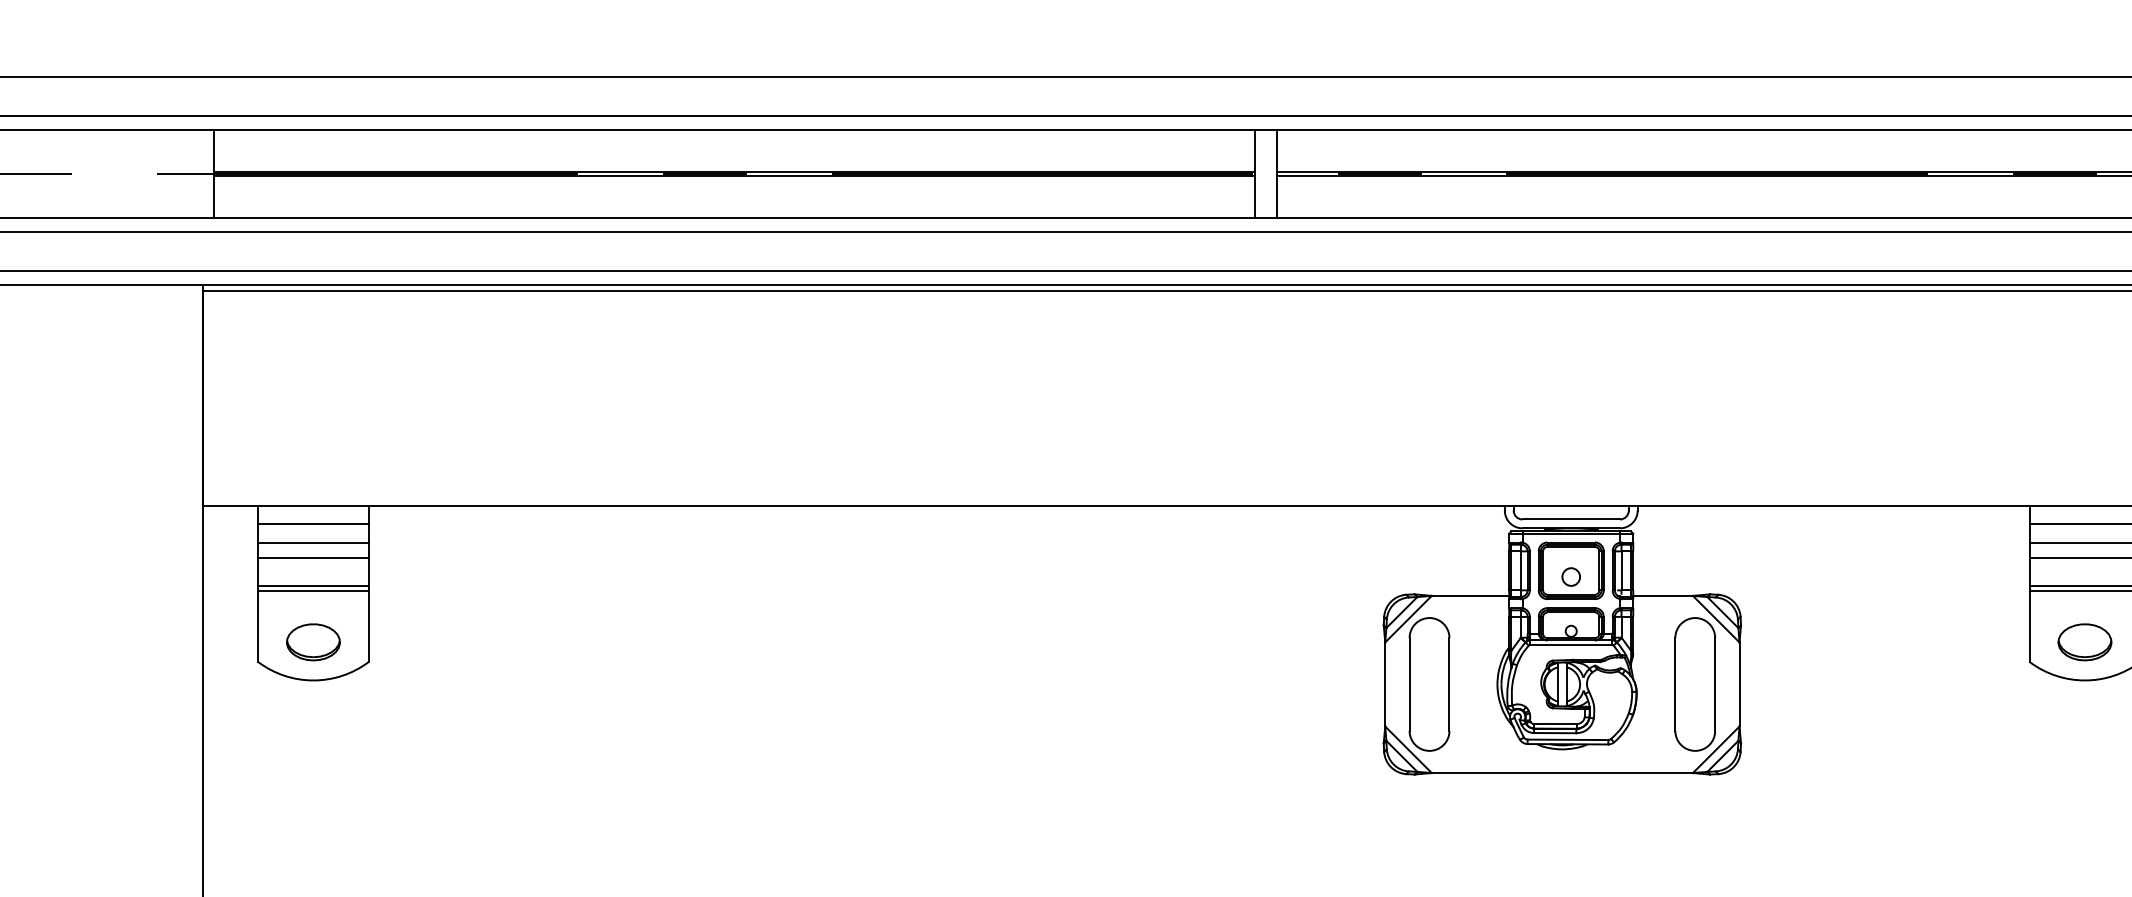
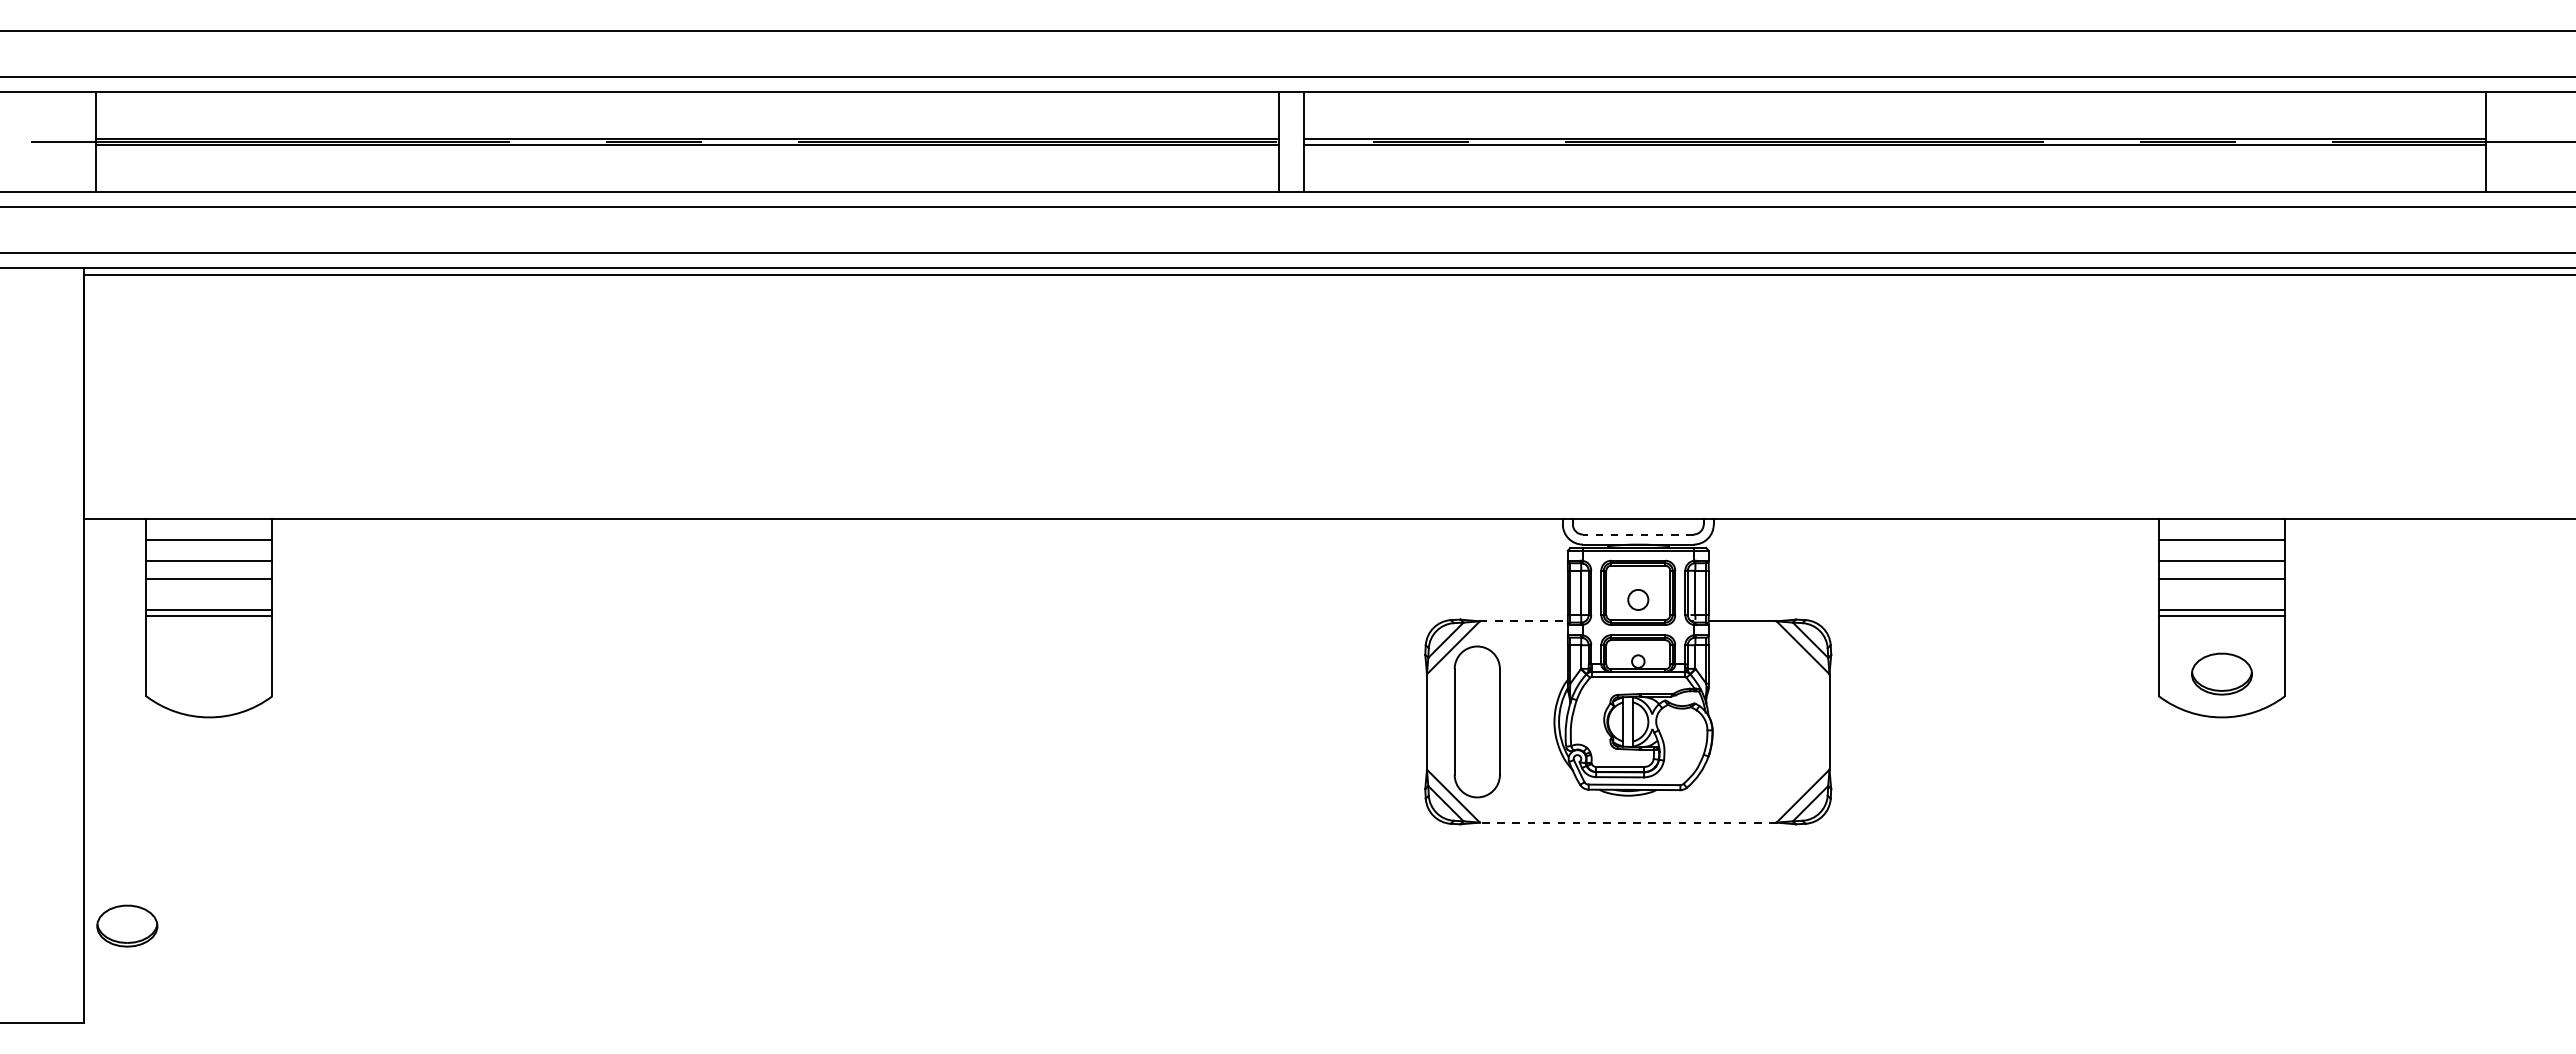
line: (1570, 519) -> (1637, 534), solid -> dashed
line: (1471, 596) -> (1524, 621), solid -> dashed
part: (313, 641) -> (127, 925), moved
part: (1694, 684) -> (1778, 721), removed
line: (1561, 772) -> (1627, 822), solid -> dashed

